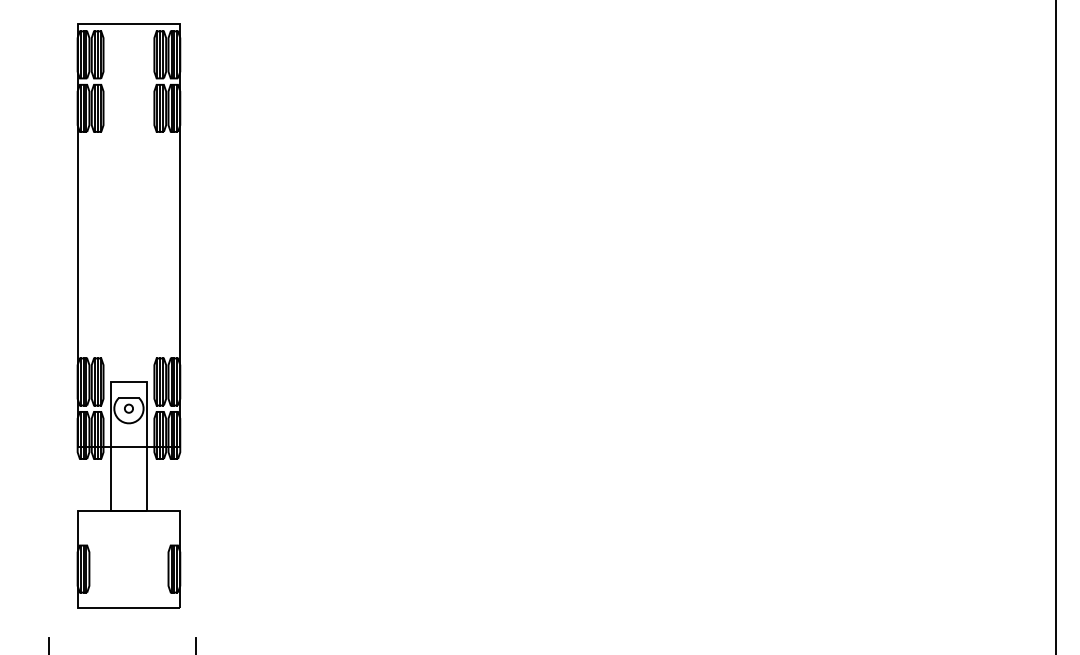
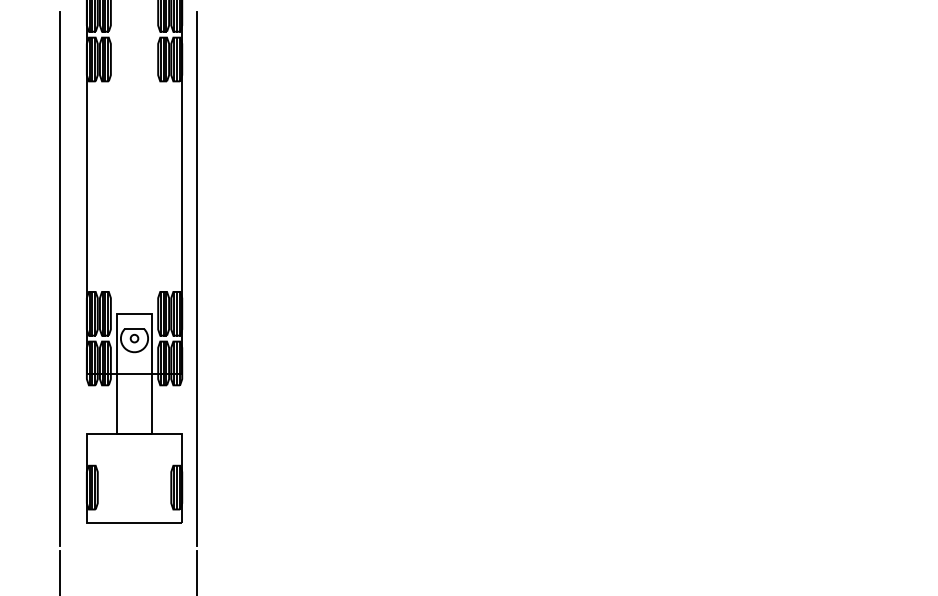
line: (48, 344) -> (59, 278), added
line: (195, 344) -> (196, 278), added

